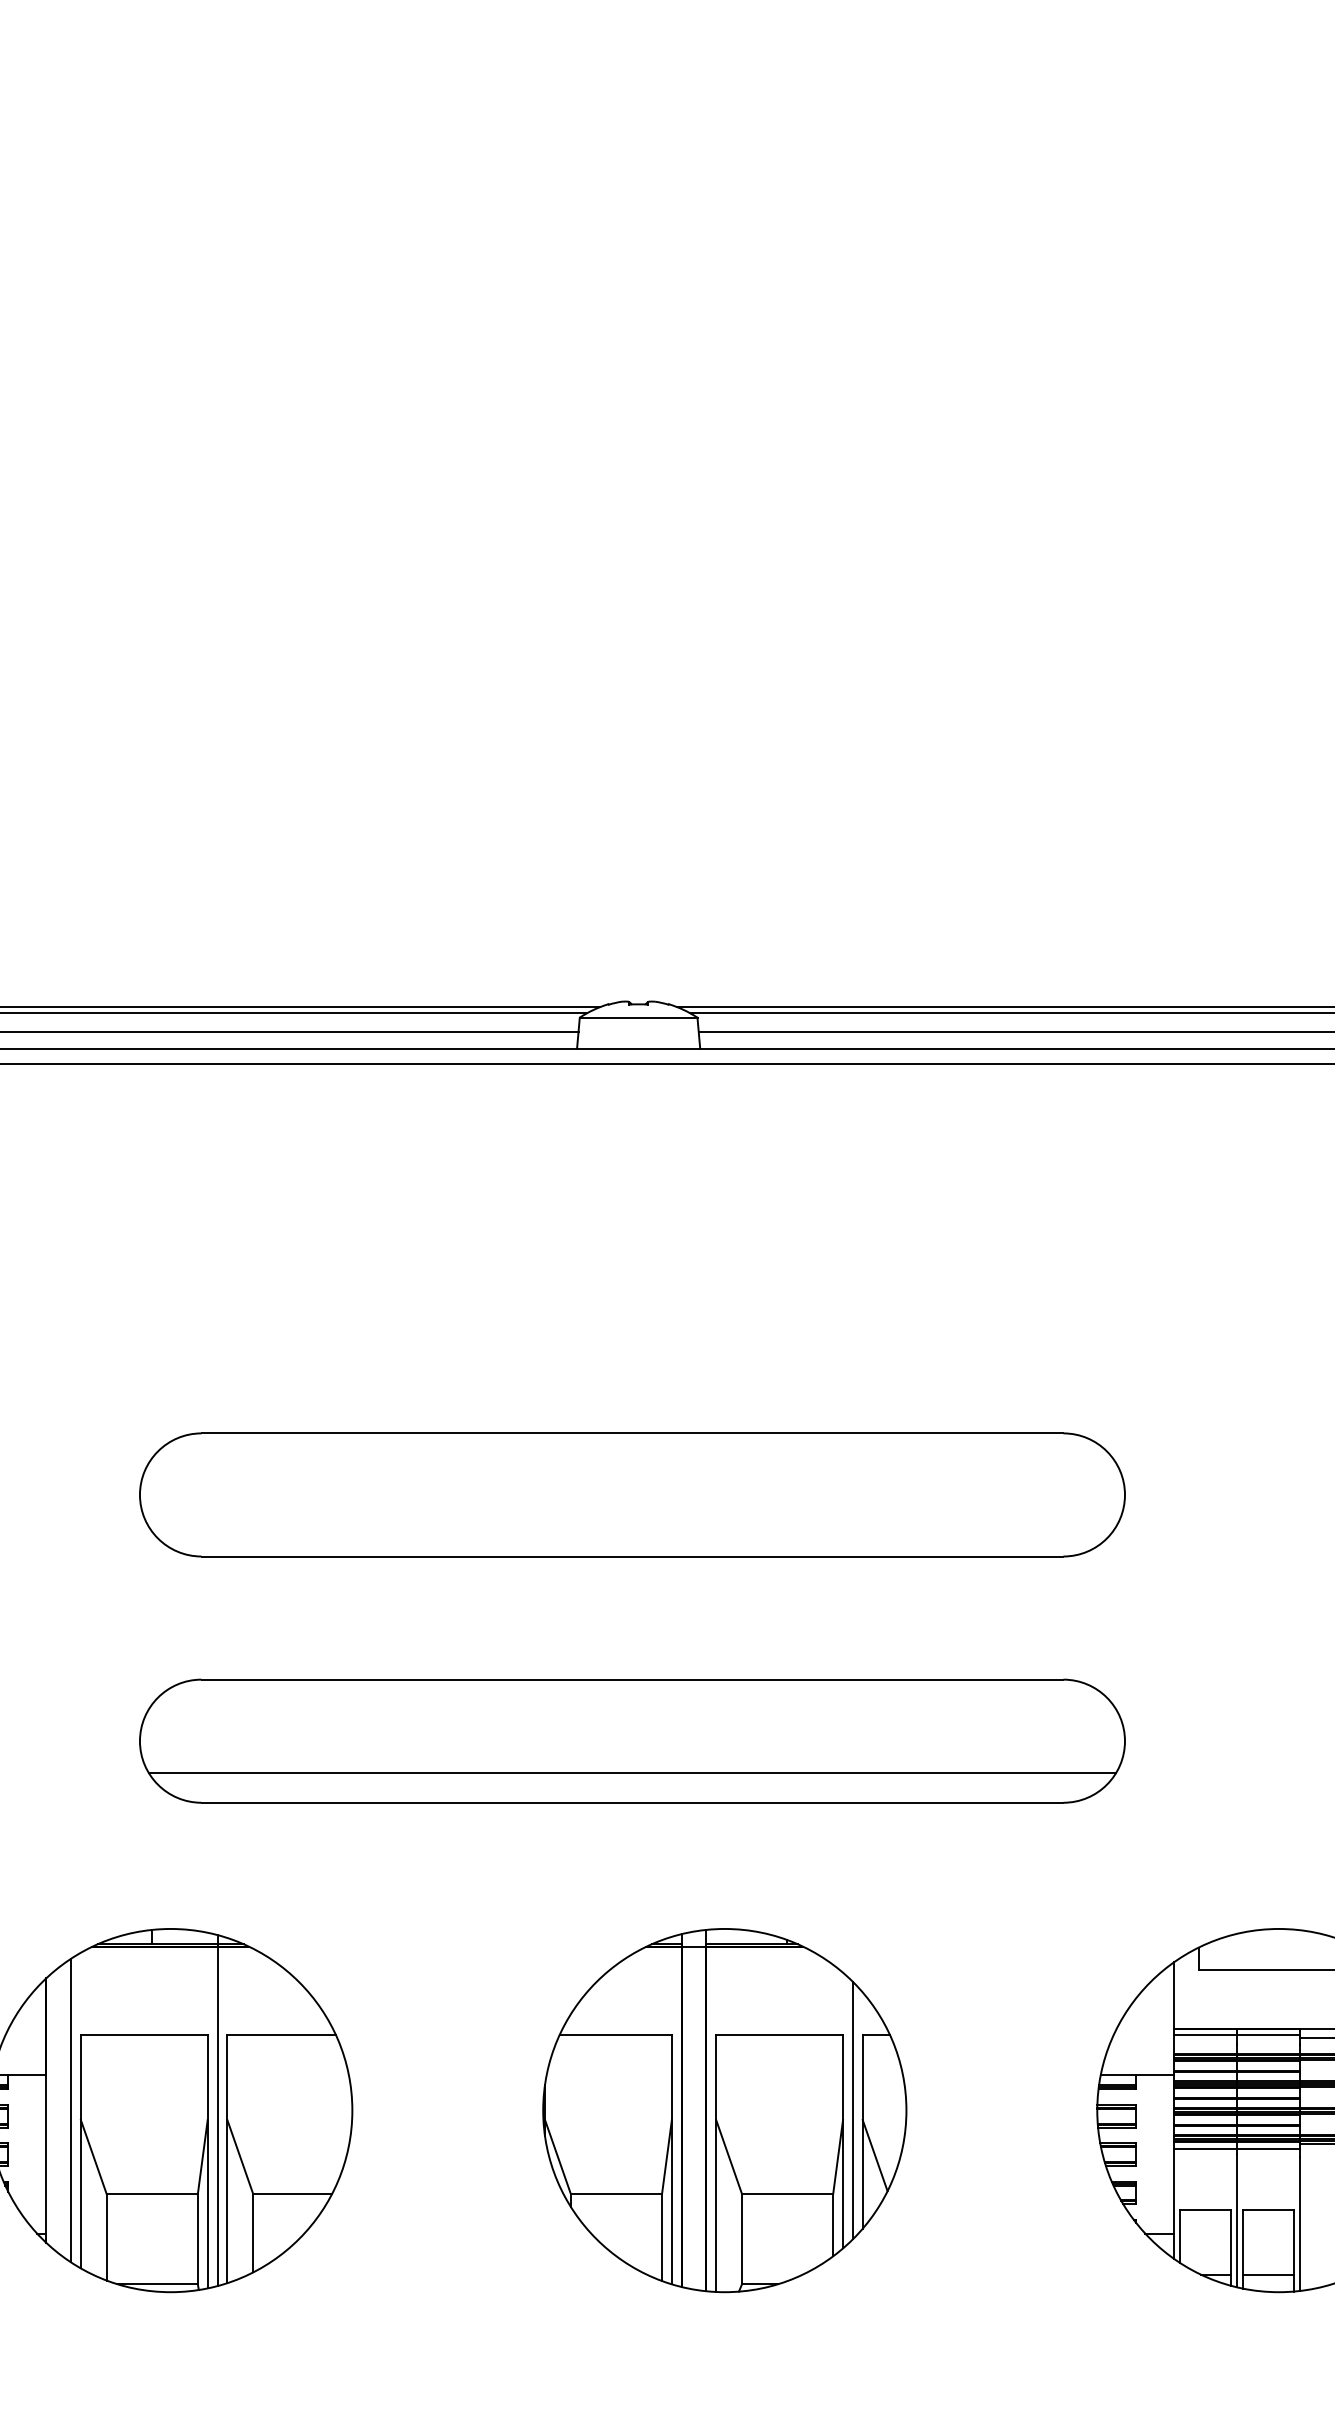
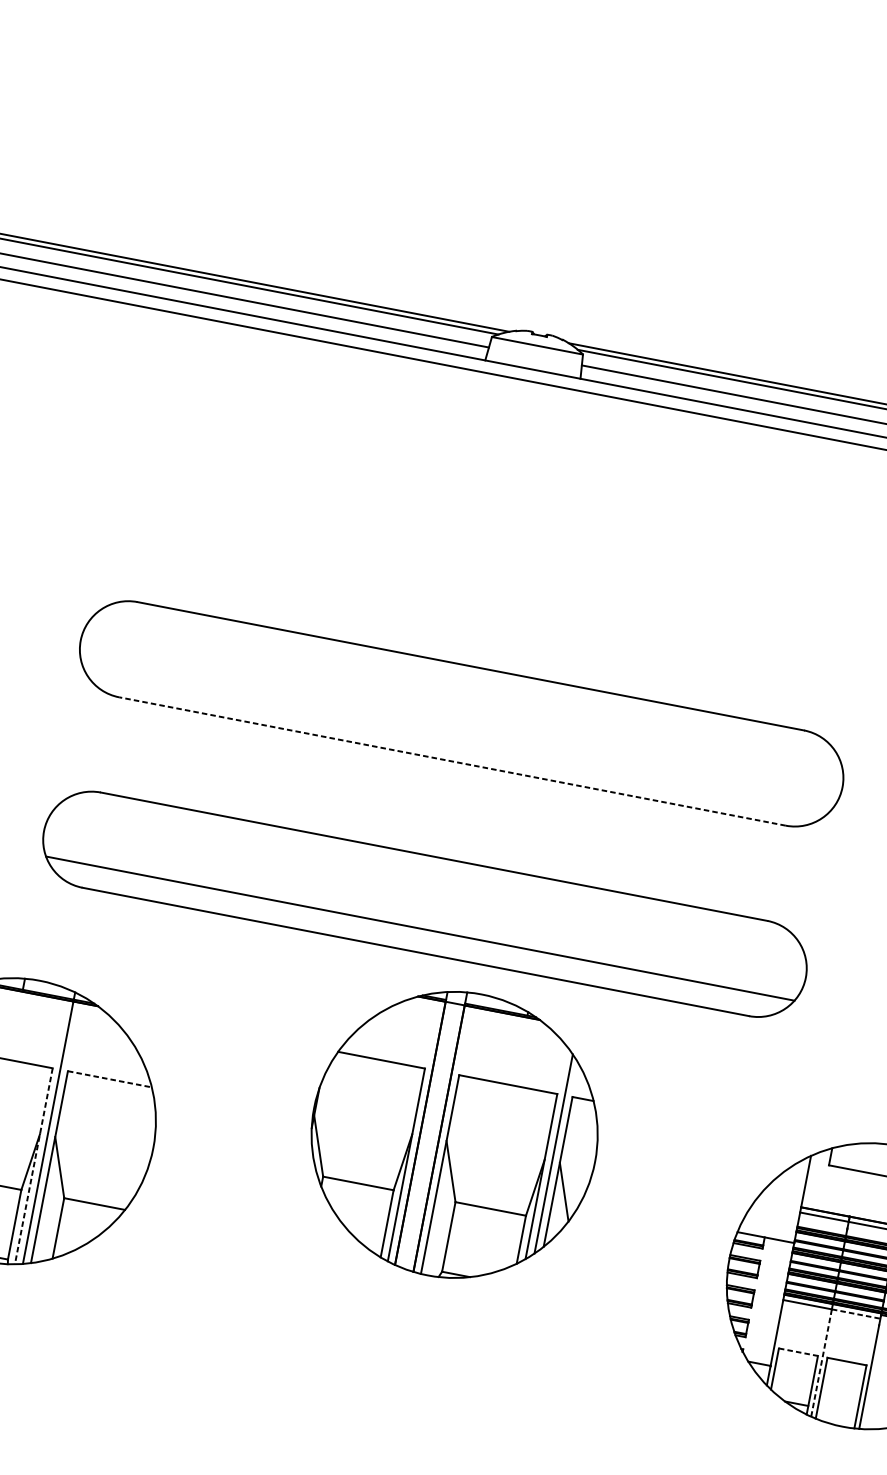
line: (632, 1556) -> (452, 761), solid -> dashed
line: (282, 2034) -> (110, 1079), solid -> dashed
part: (724, 2110) -> (454, 1134), moved
line: (1268, 2148) -> (856, 1314), solid -> dashed
line: (207, 2161) -> (33, 1166), solid -> dashed
line: (1206, 2209) -> (799, 1351), solid -> dashed
line: (1237, 2220) -> (821, 1365), solid -> dashed
line: (1268, 2274) -> (837, 1411), removed

